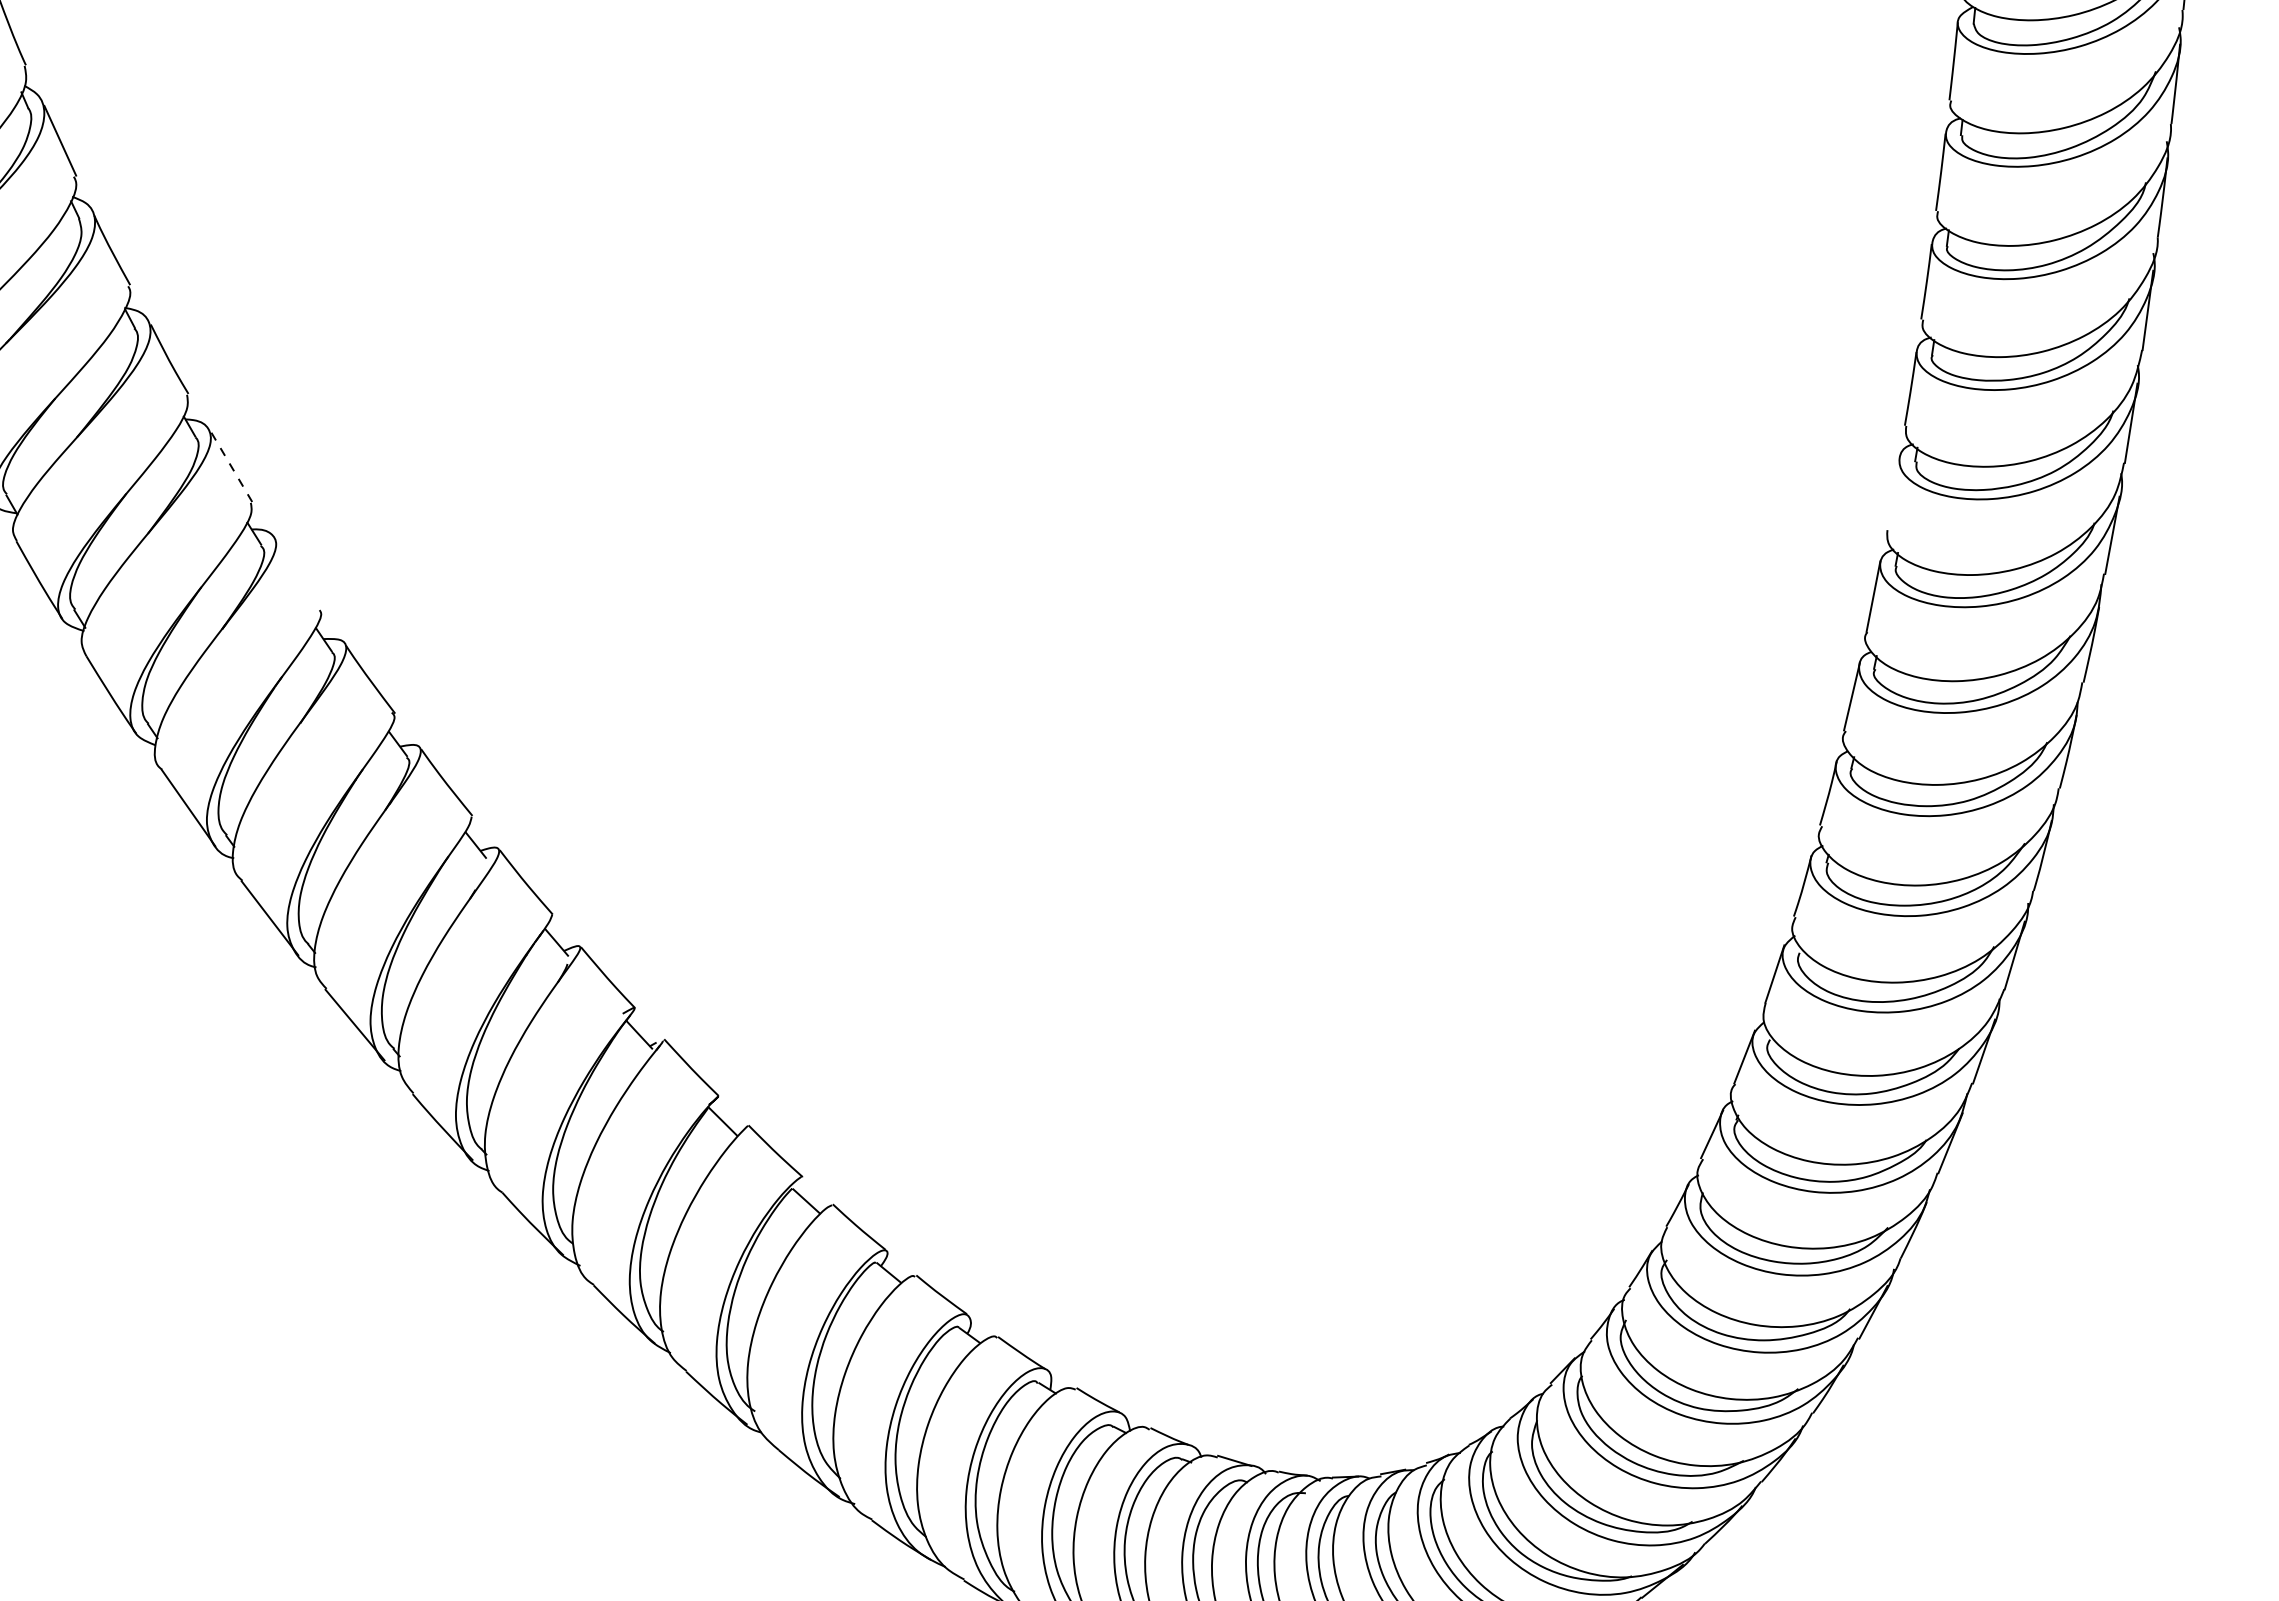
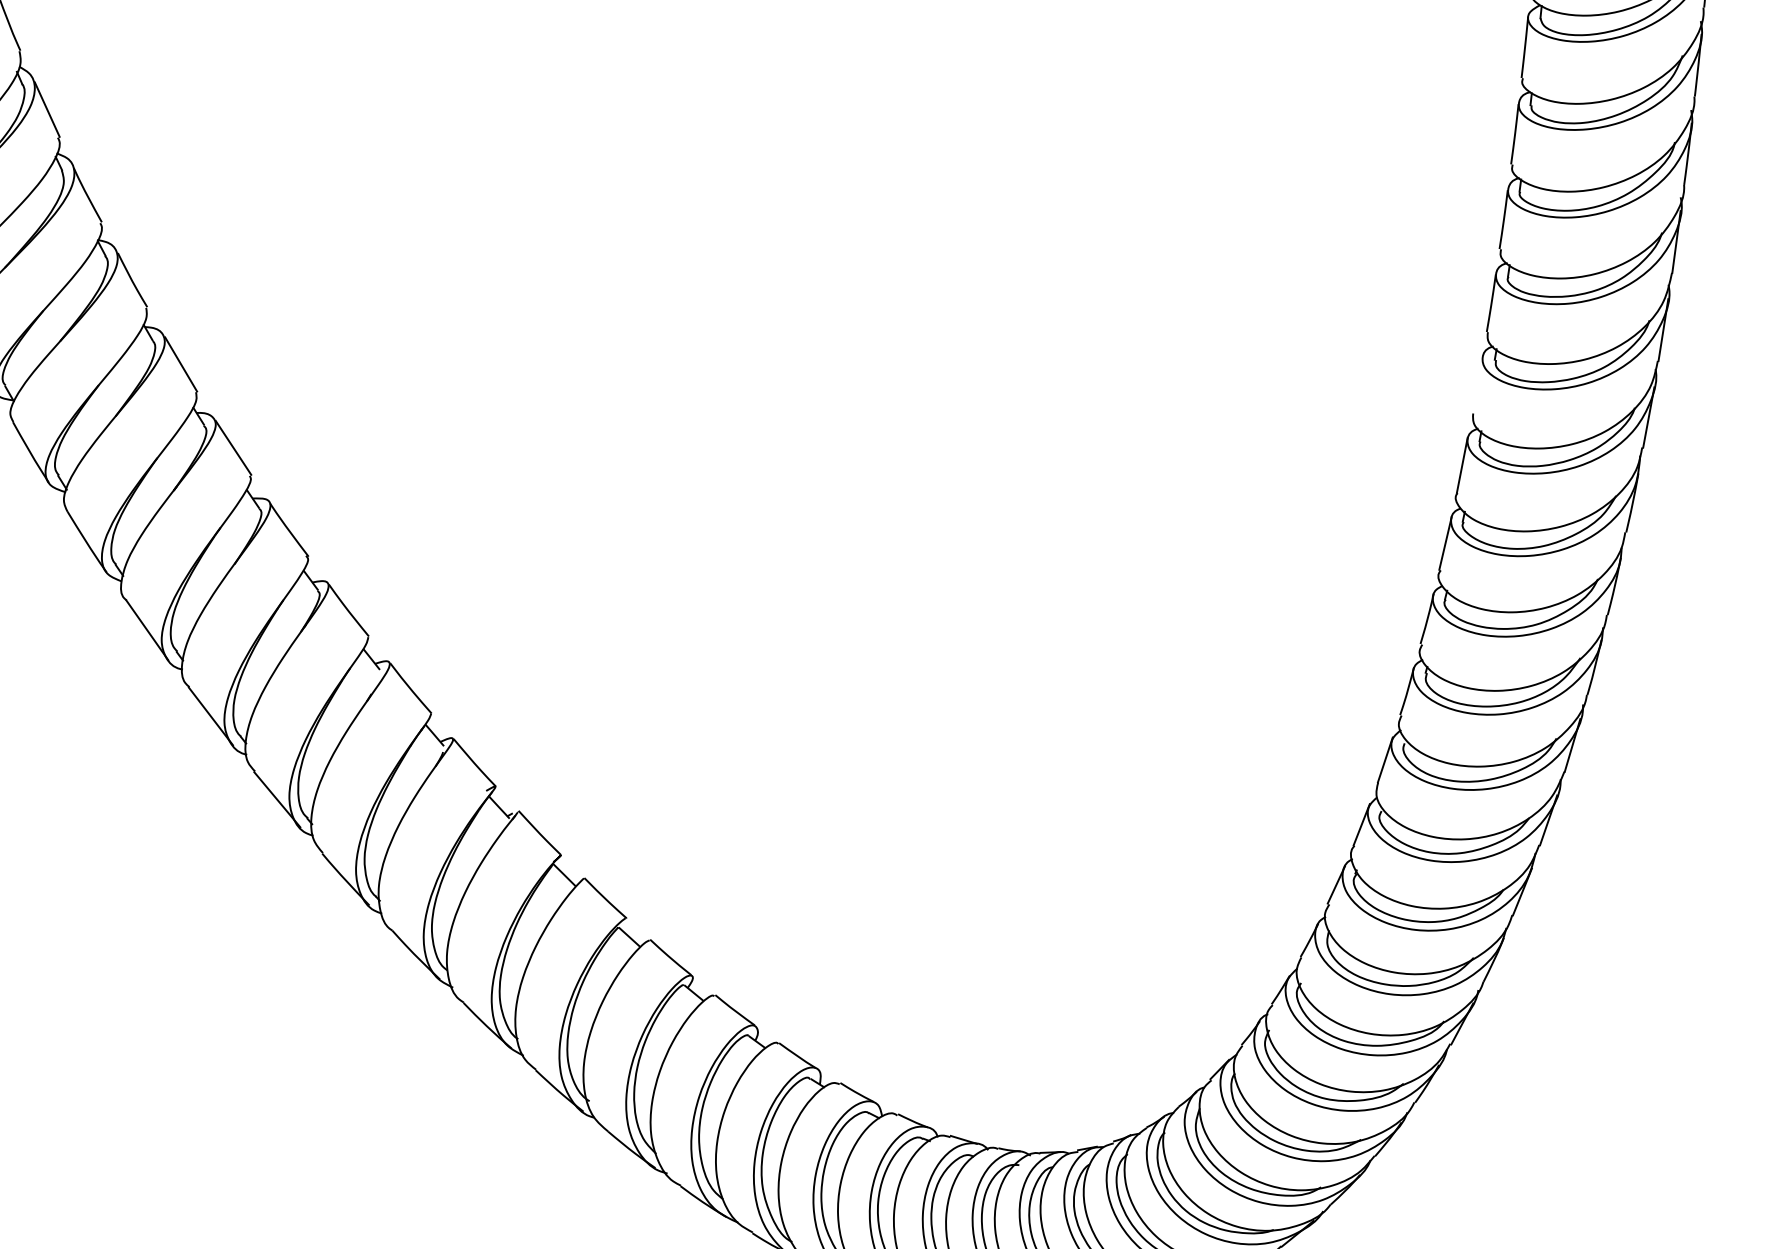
line: (231, 466) -> (180, 363), dashed -> solid
line: (298, 573) -> (233, 447), added

